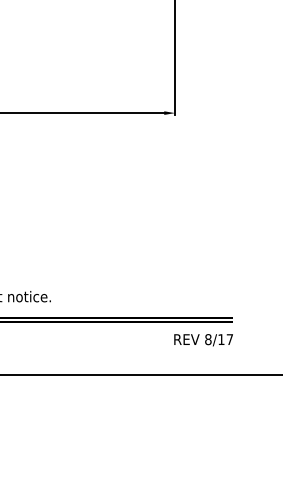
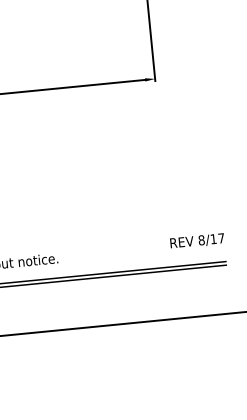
text: (203, 340) -> (197, 241), moved

